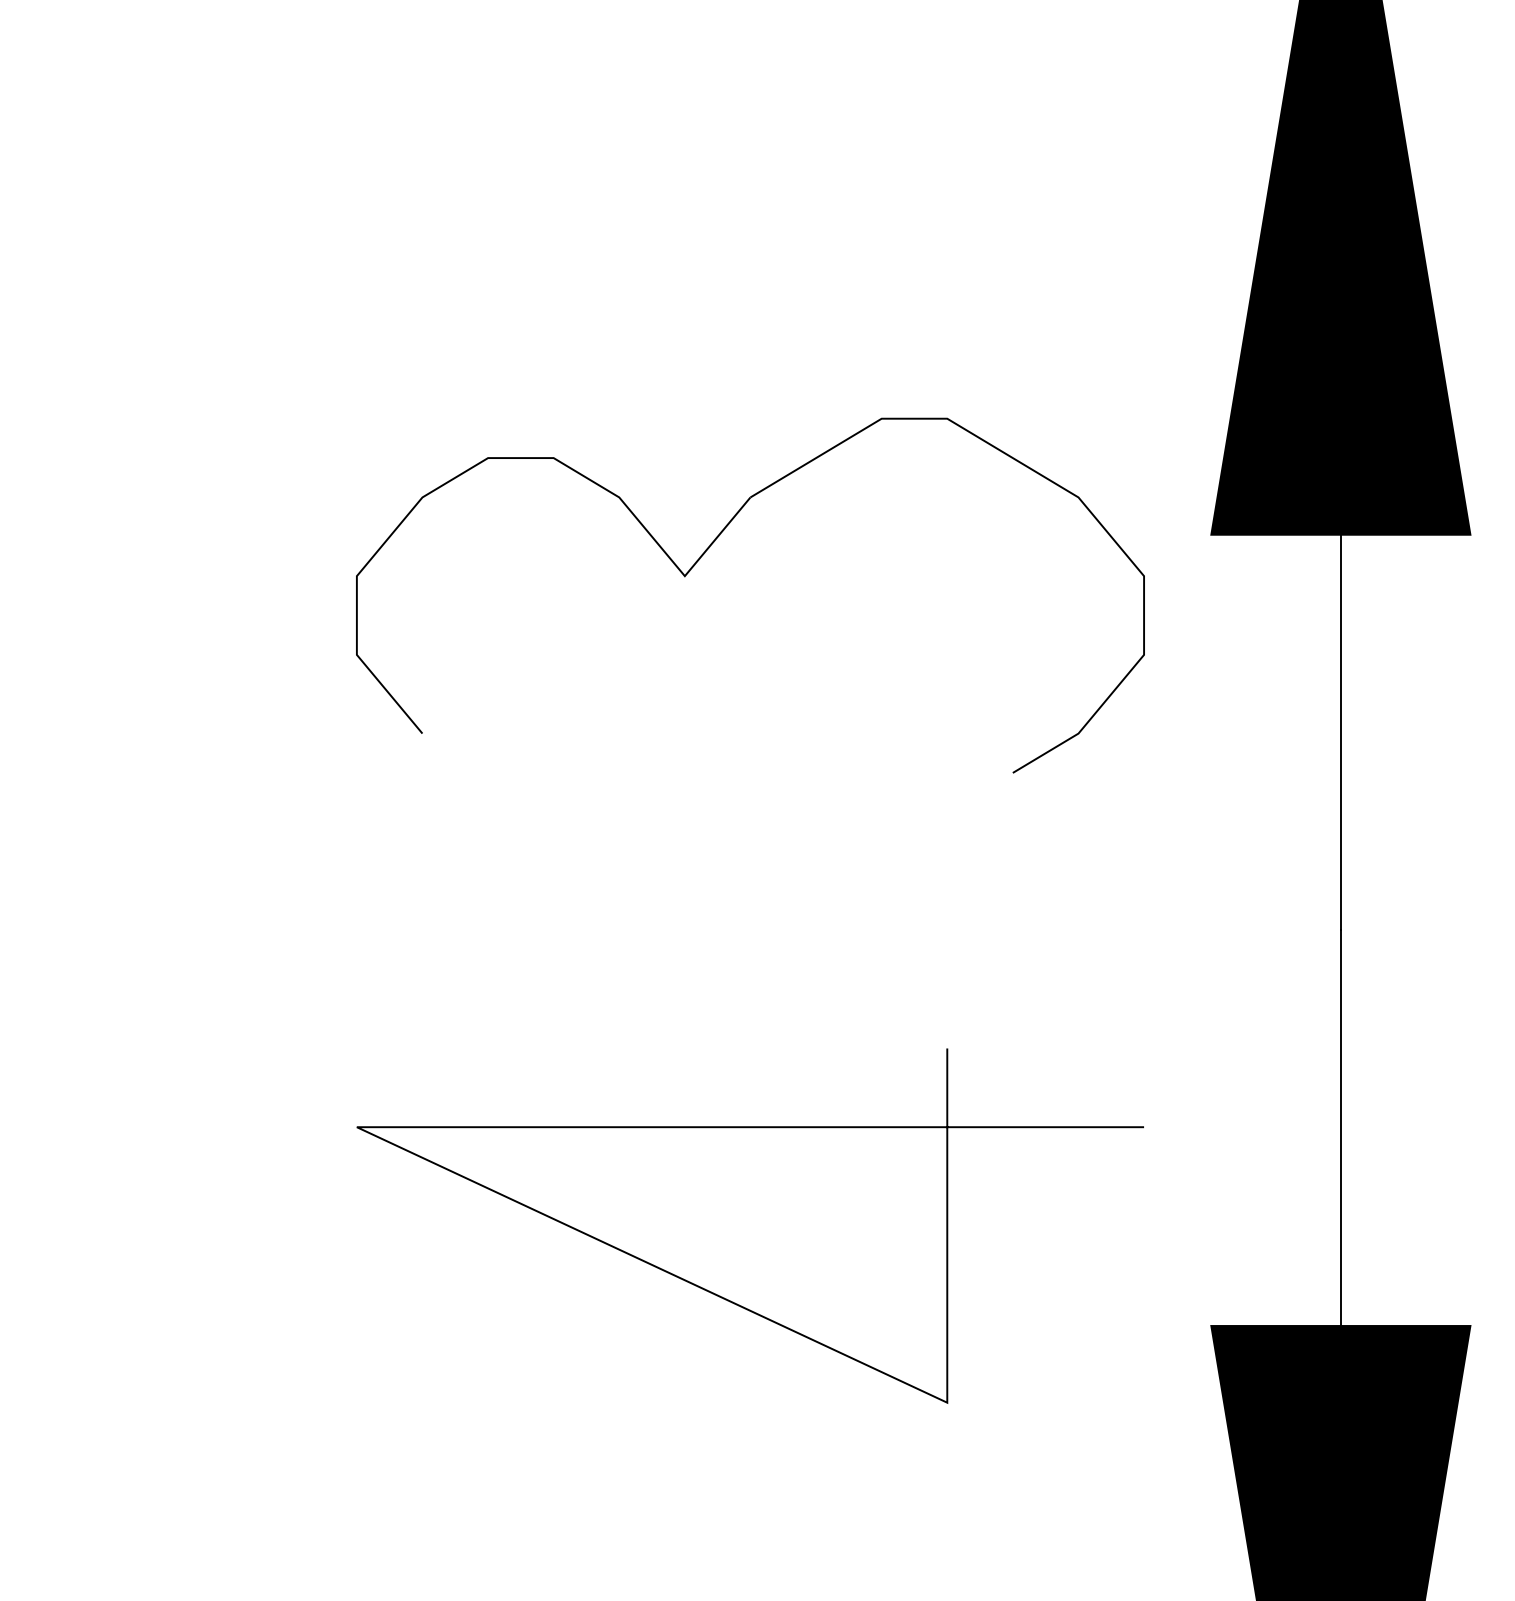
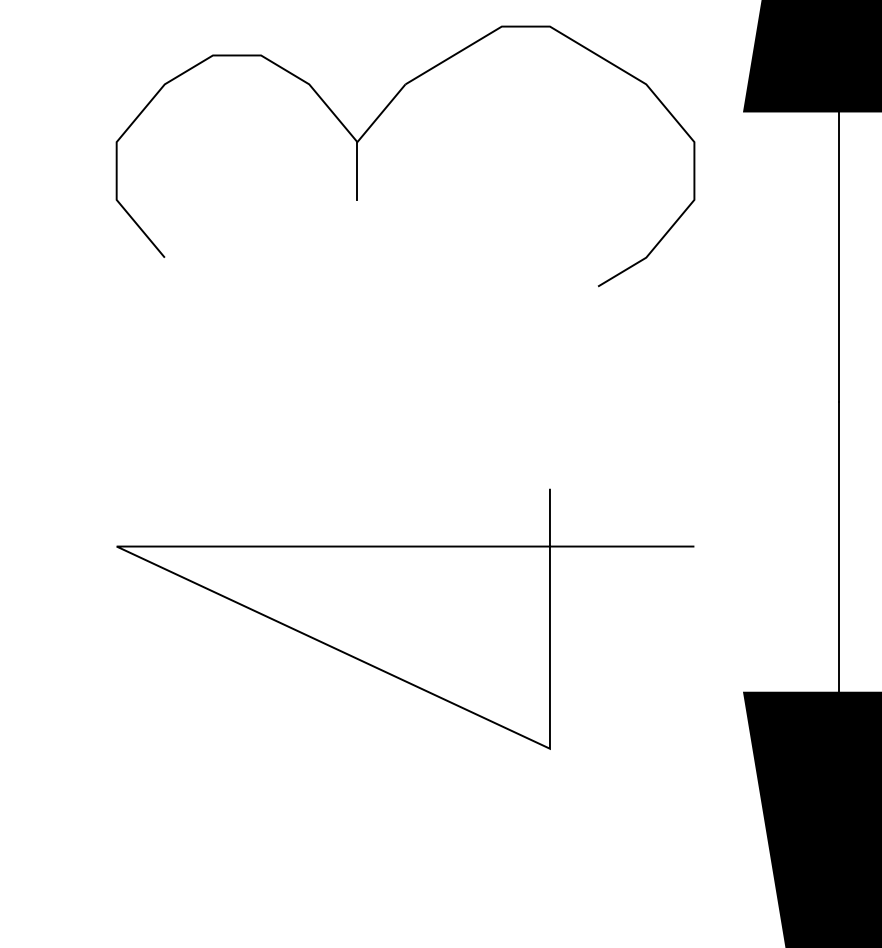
line: (684, 615) -> (357, 171), added

